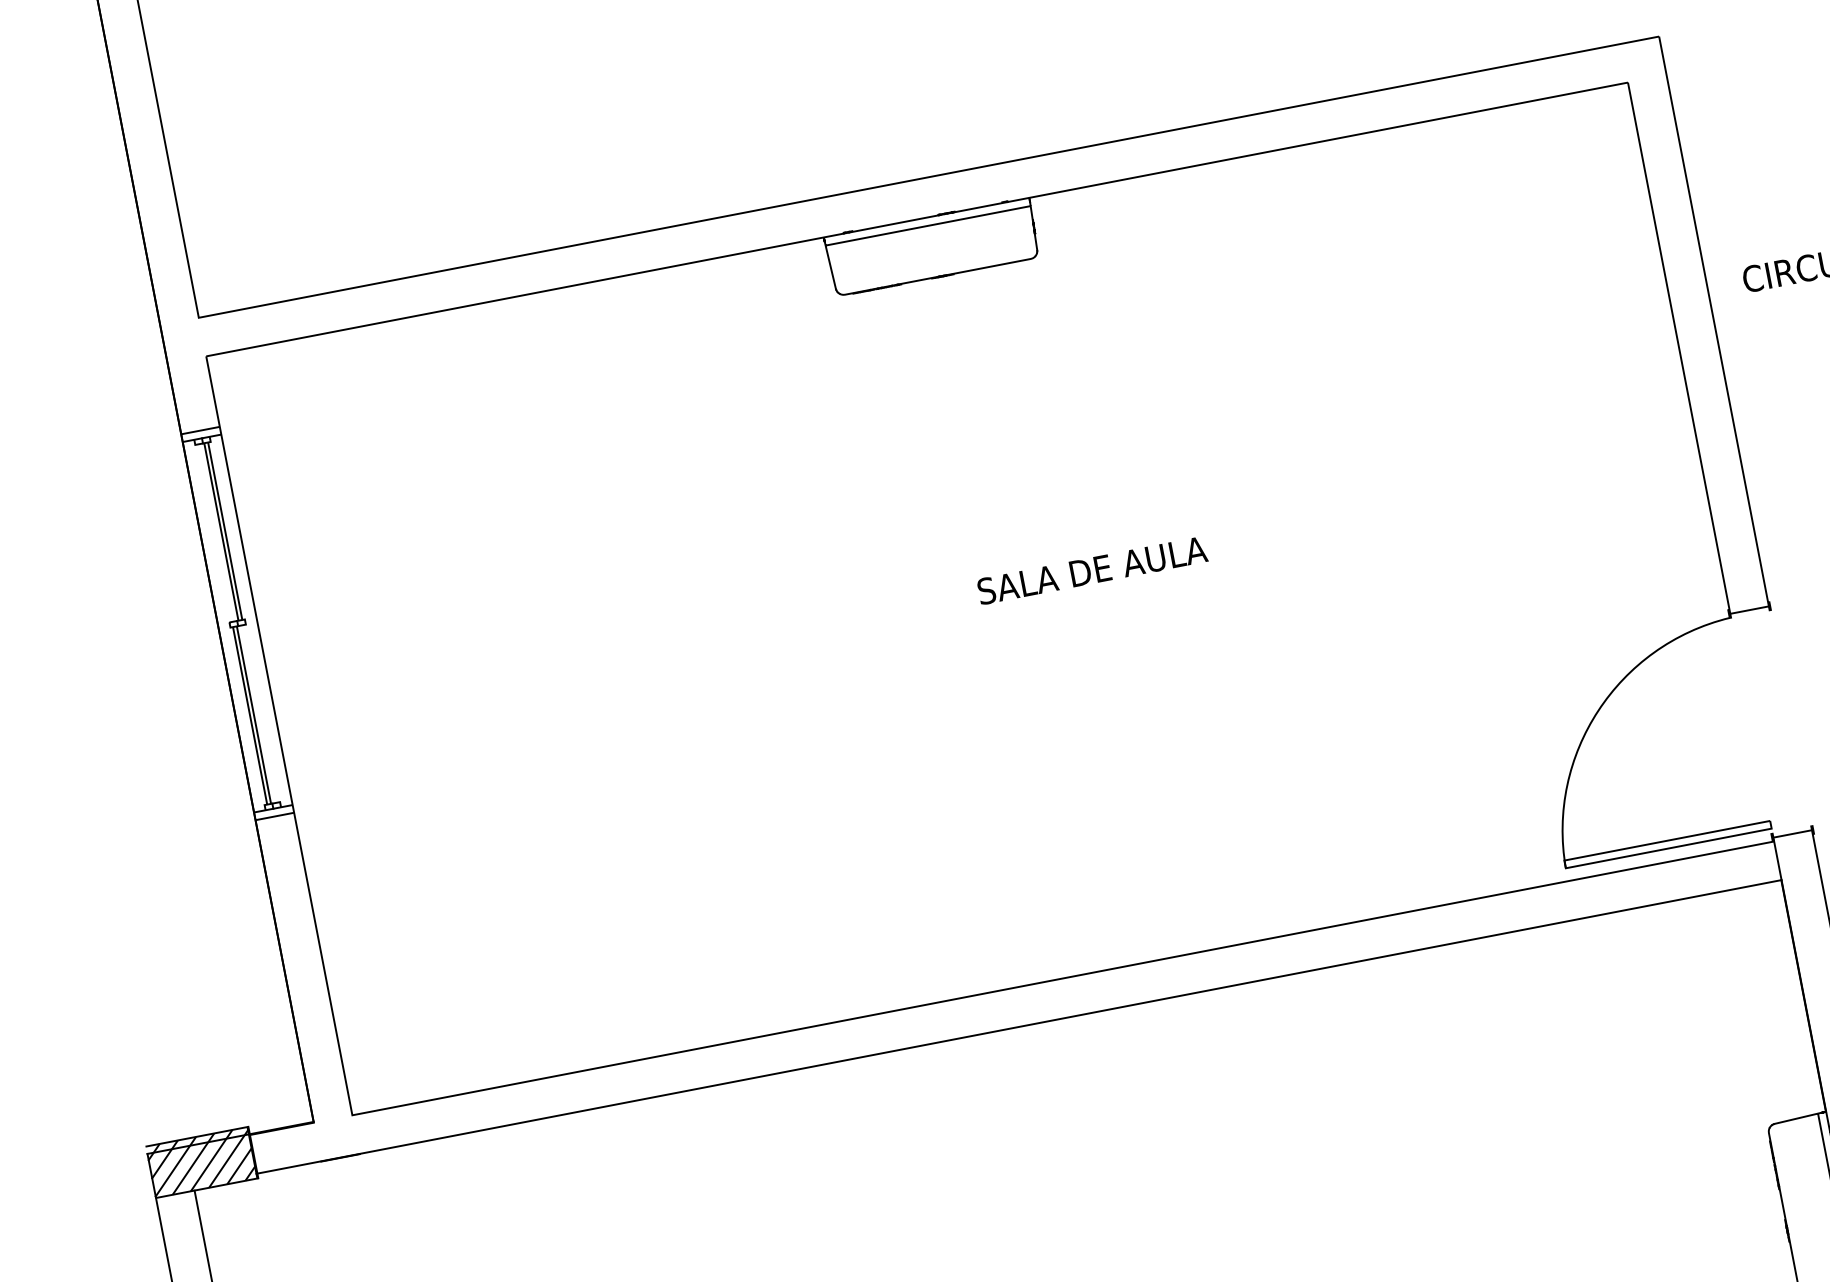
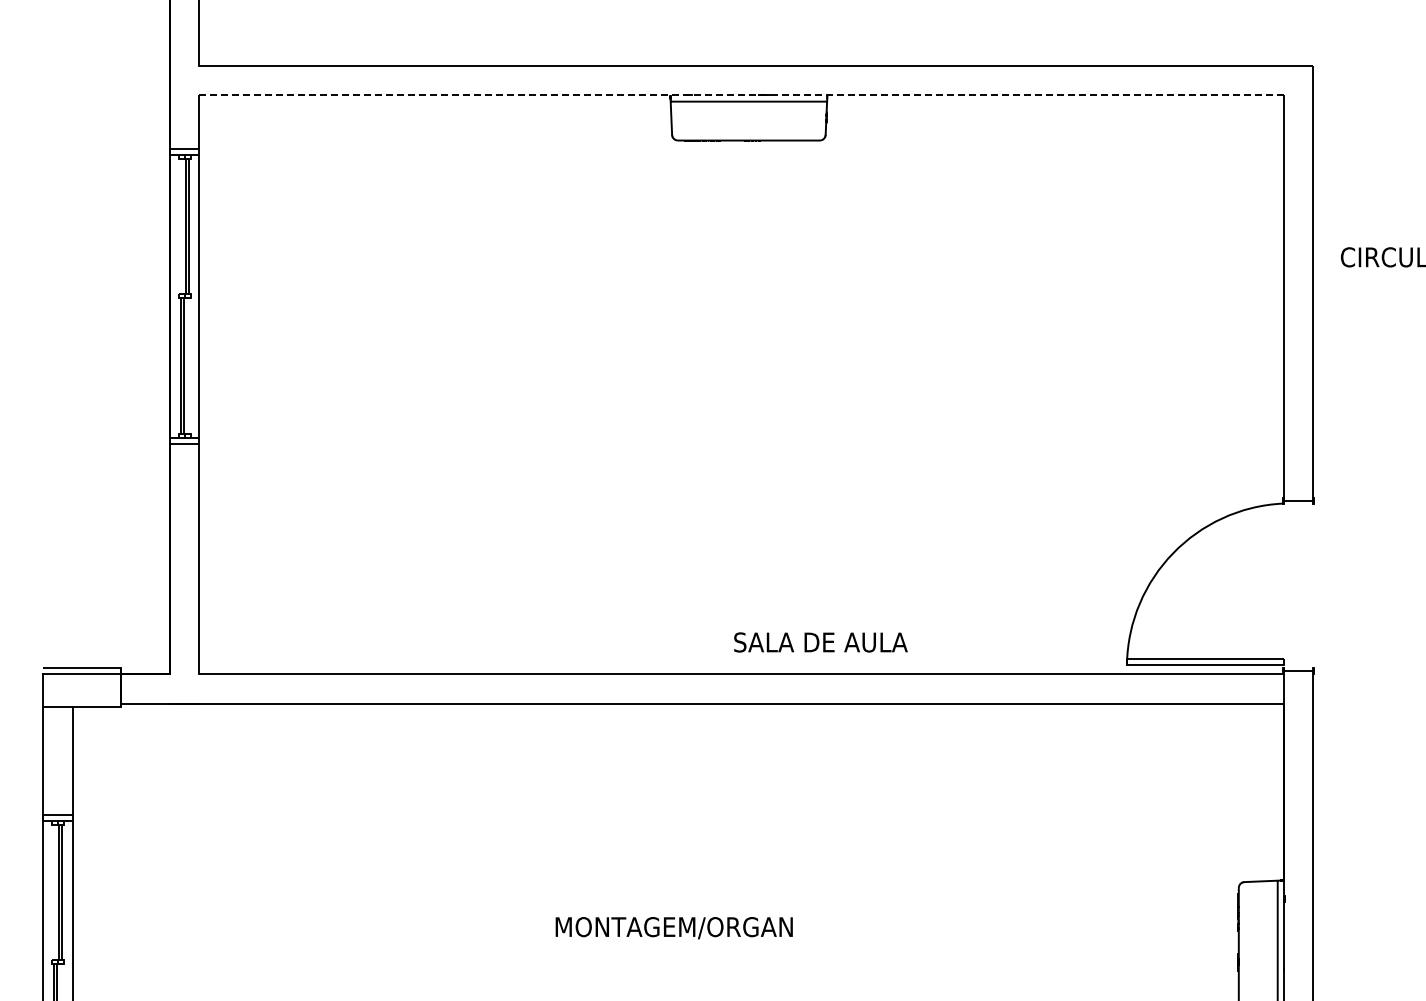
line: (918, 219) -> (742, 95), solid -> dashed
text: (1091, 570) -> (820, 642), moved
hatch: (201, 1162) -> (81, 687), removed

